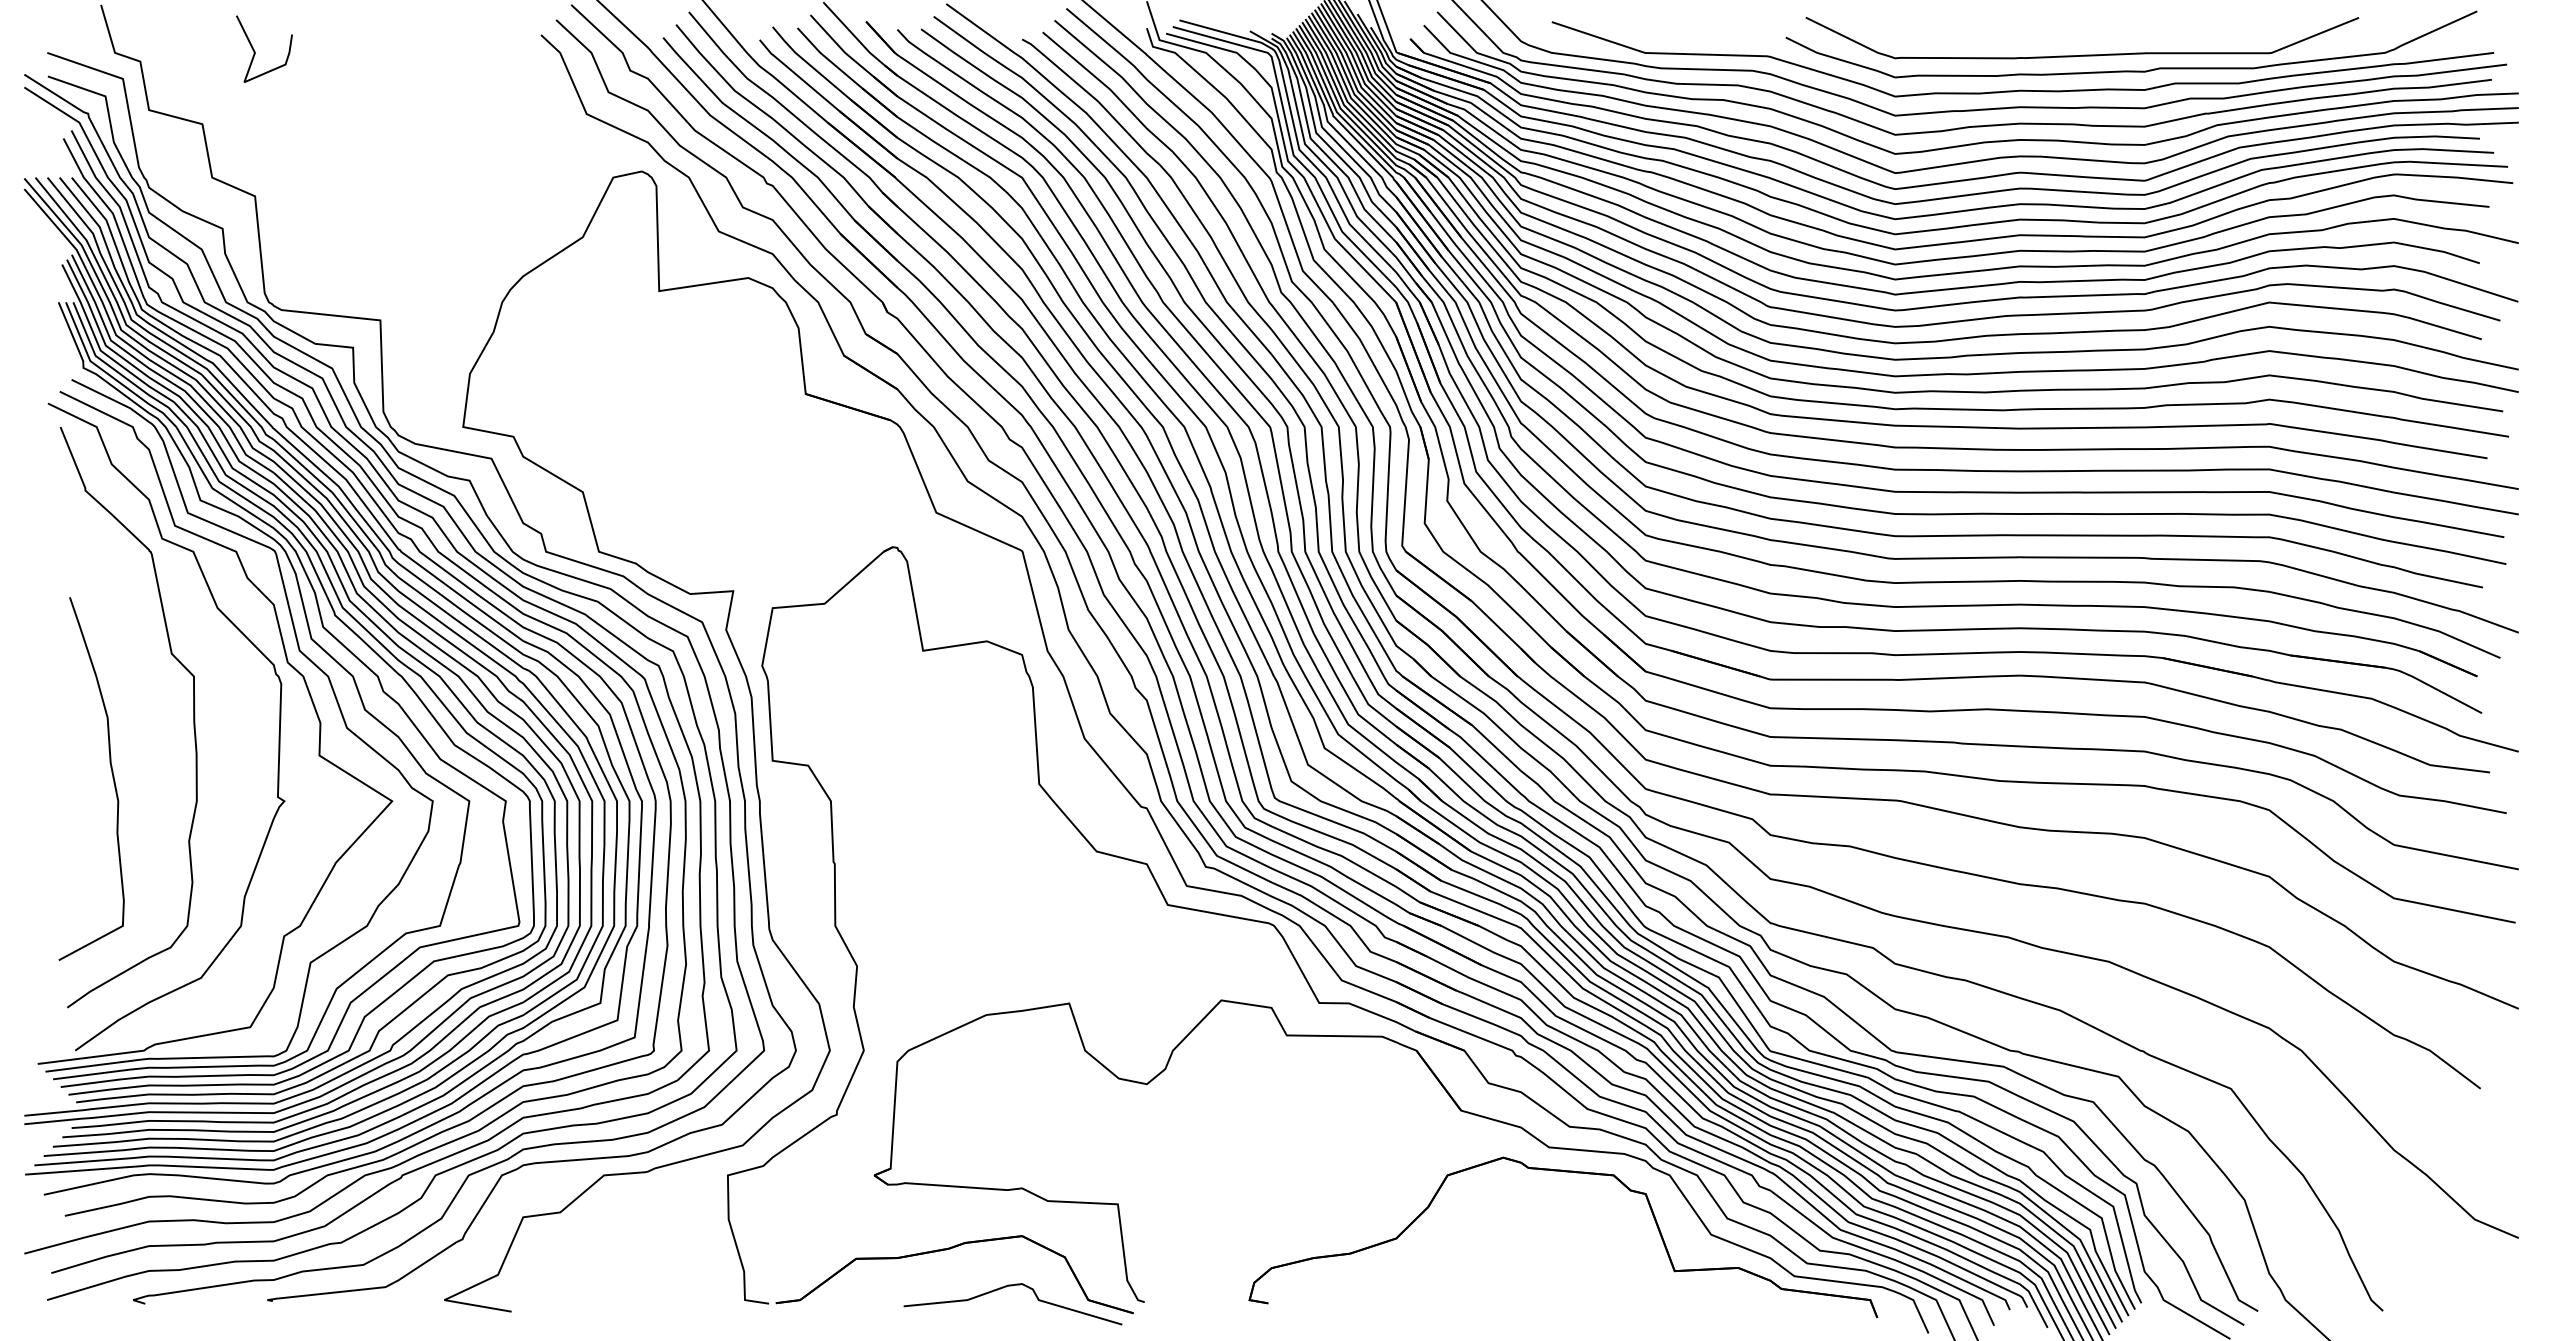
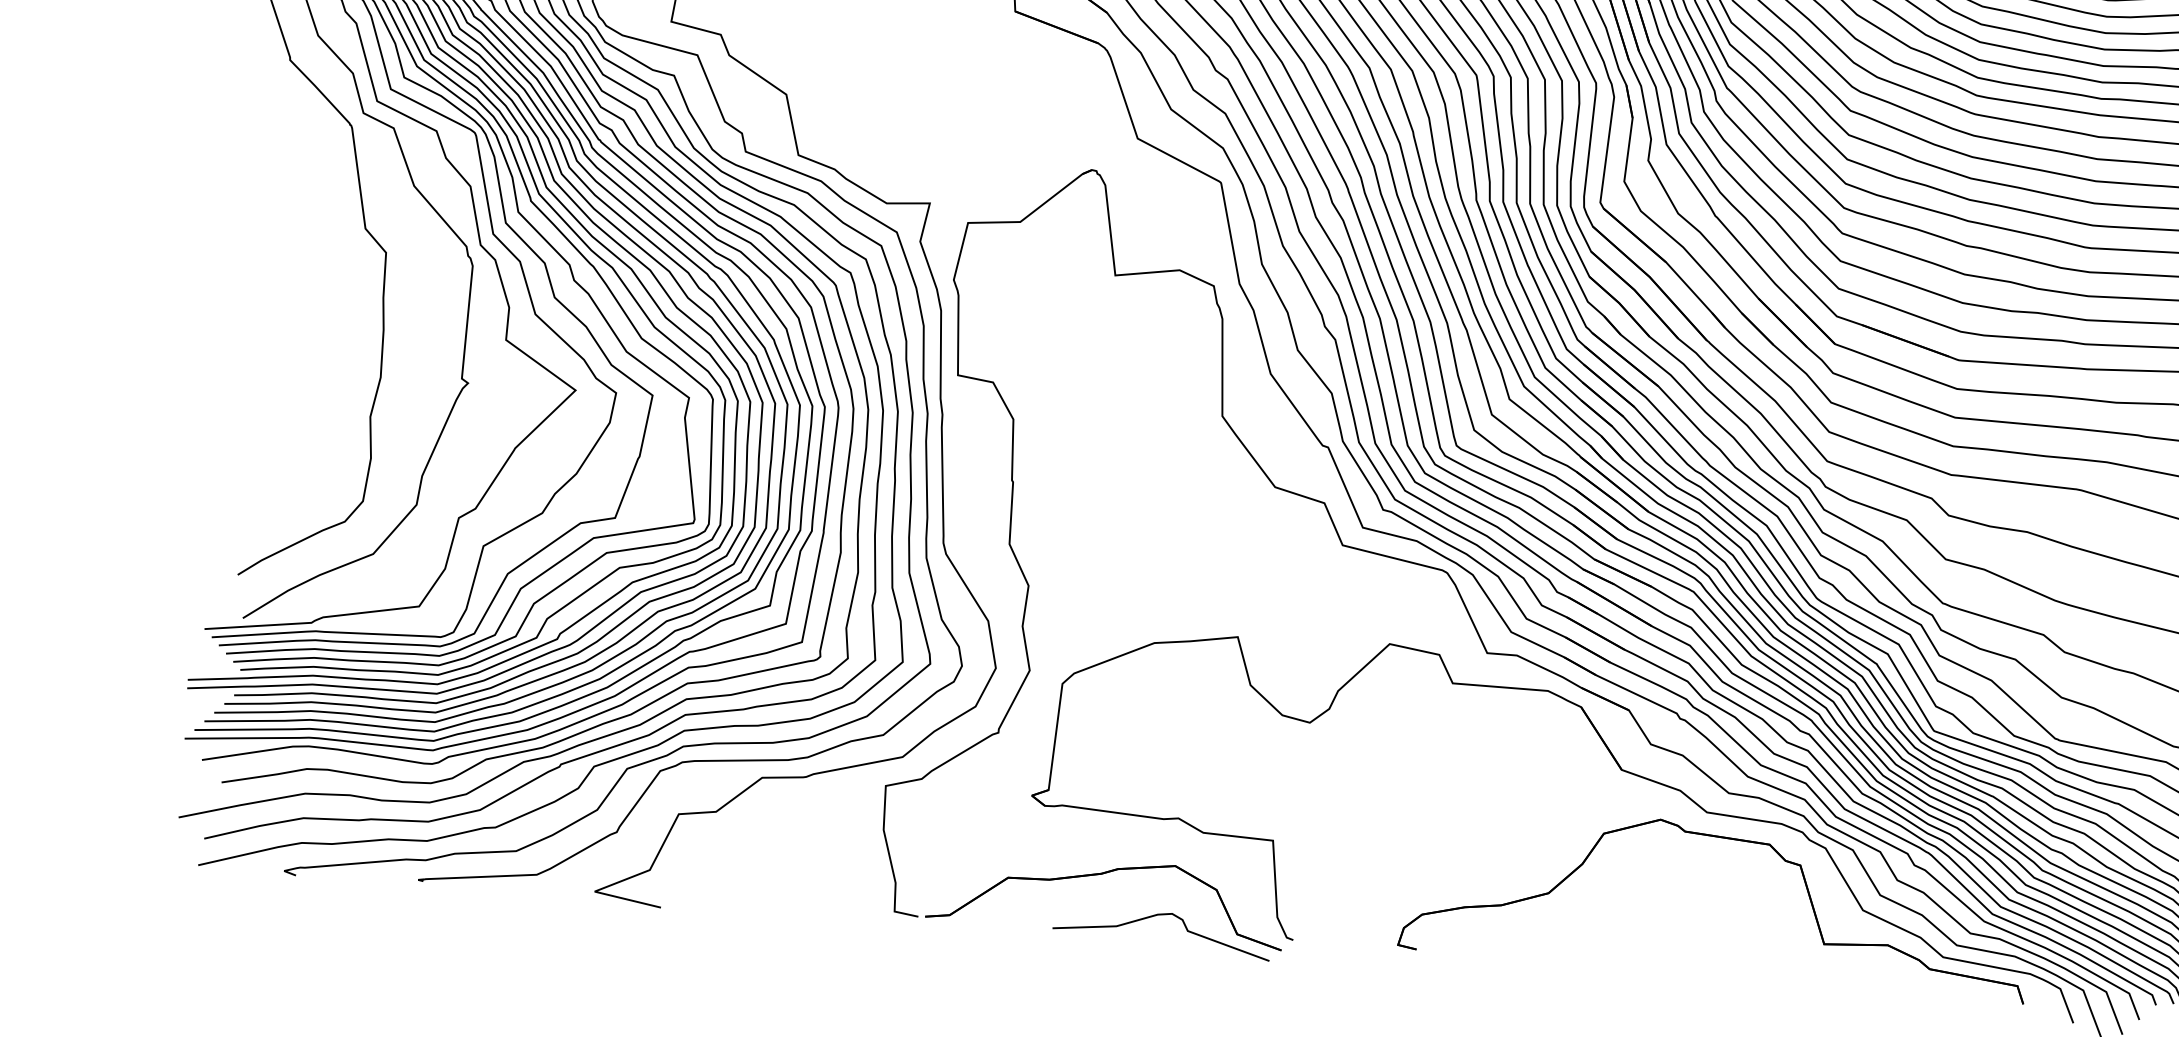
curve: (111, 773) -> (297, 344), removed

